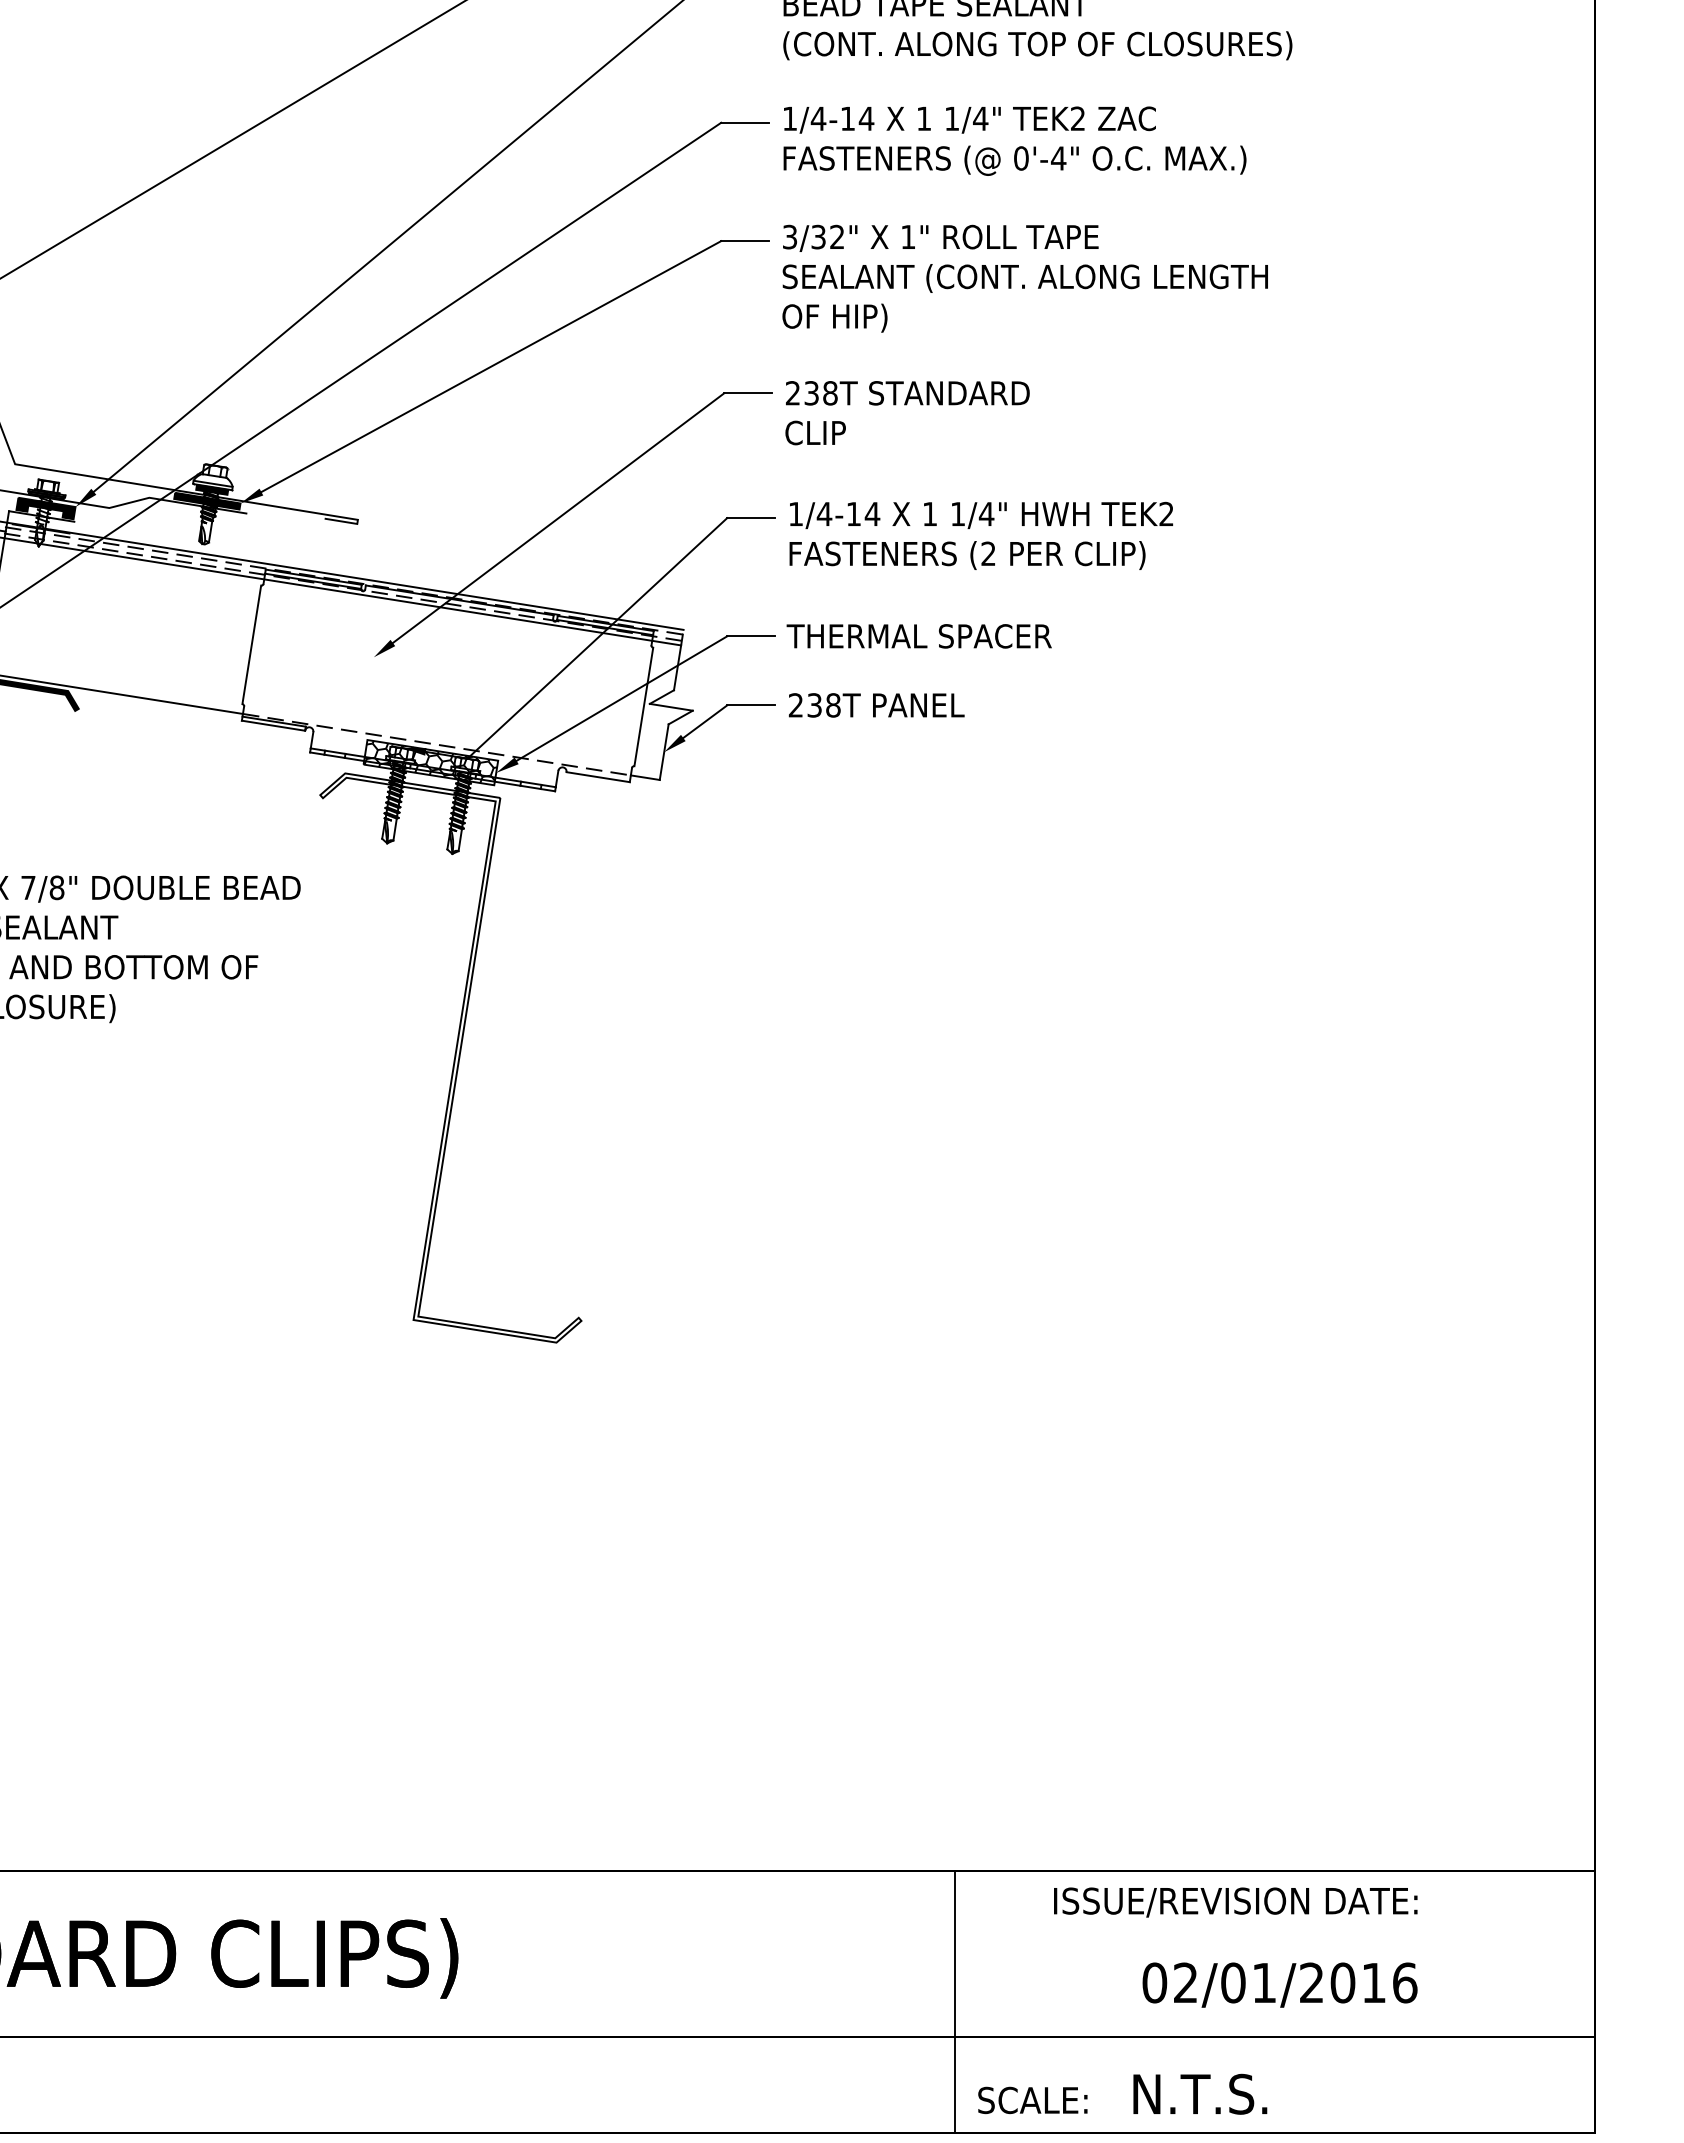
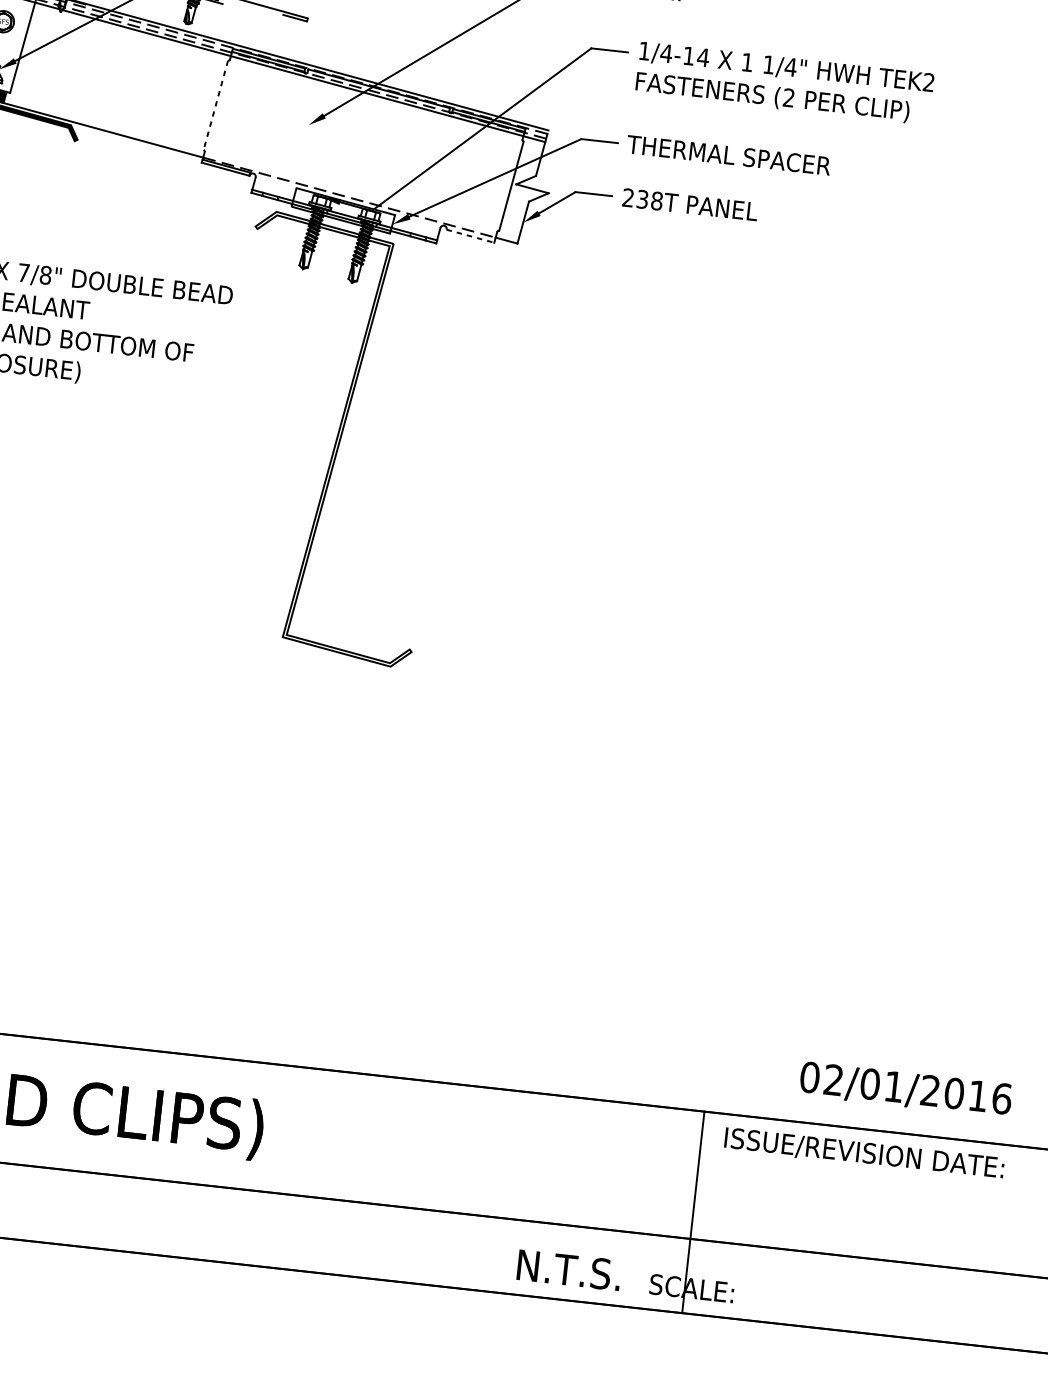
line: (251, 644) -> (215, 105), solid -> dashed
hatch: (430, 762) -> (343, 210), removed
line: (598, 777) -> (470, 236), solid -> dashed
text: (1279, 1984) -> (905, 1089), moved
line: (954, 2001) -> (693, 1211), moved
text: (1200, 2093) -> (569, 1269), moved

